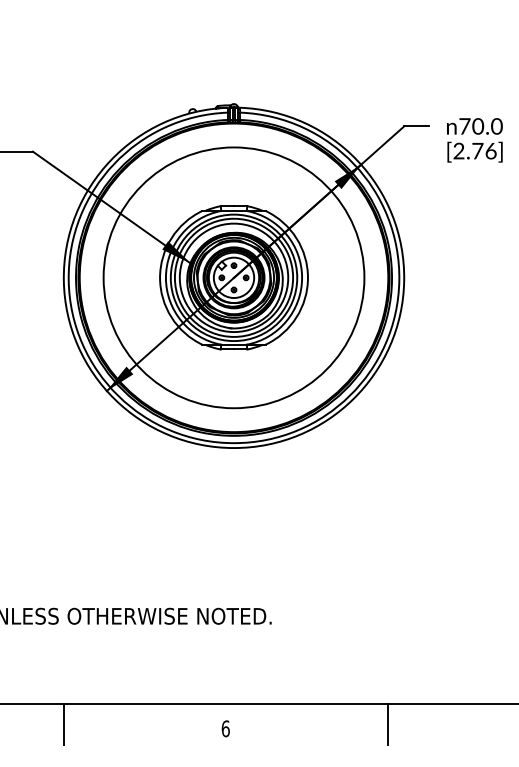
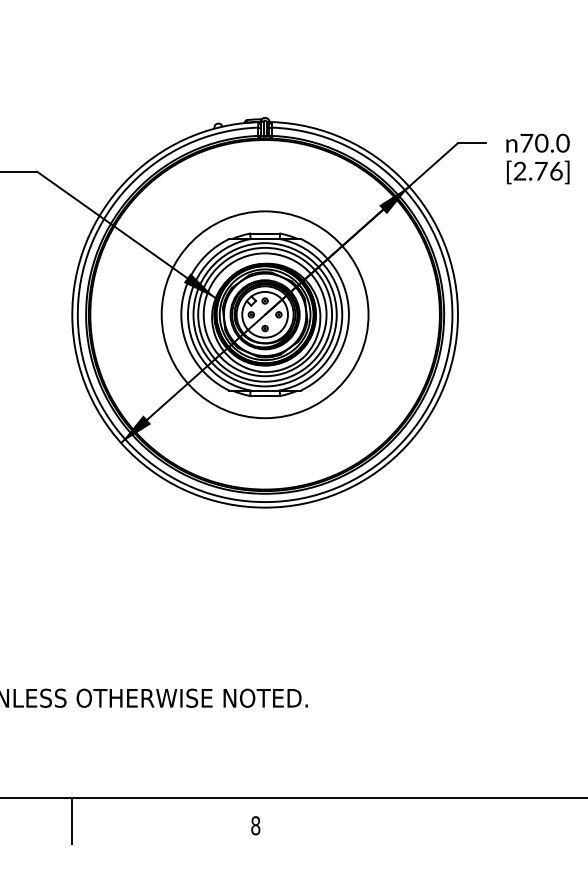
circle: (233, 277) -> (264, 314), size x0.7
line: (388, 724) -> (440, 820), removed
text: (225, 728) -> (255, 825), 6 -> 8

